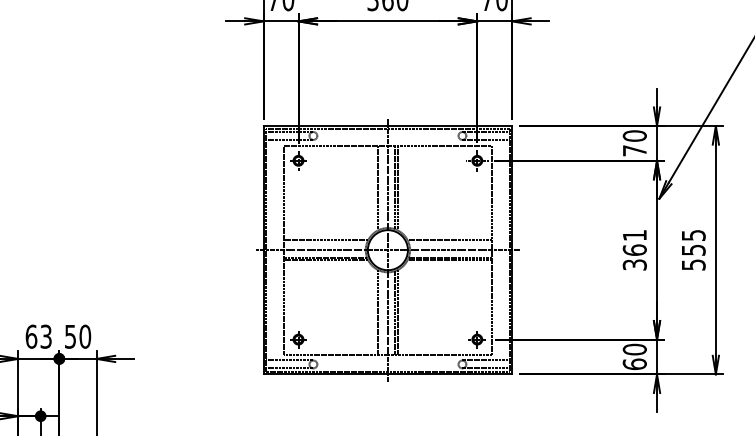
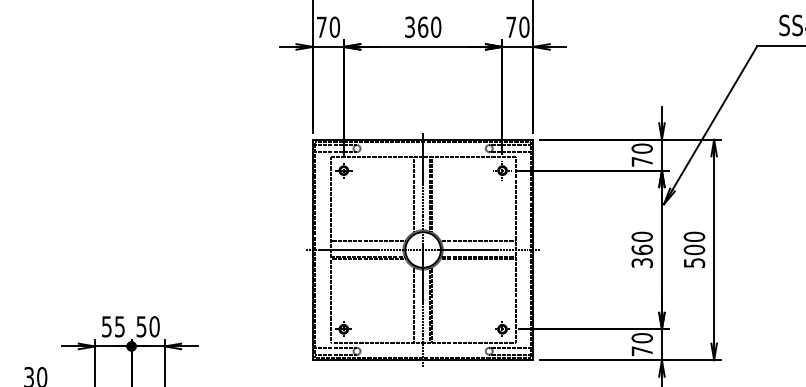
text: (633, 235) -> (641, 236), 361 -> 360
text: (693, 242) -> (694, 243), 555 -> 500
text: (37, 336) -> (112, 326), 63 -> 55
text: (633, 364) -> (641, 351), 60 -> 70

